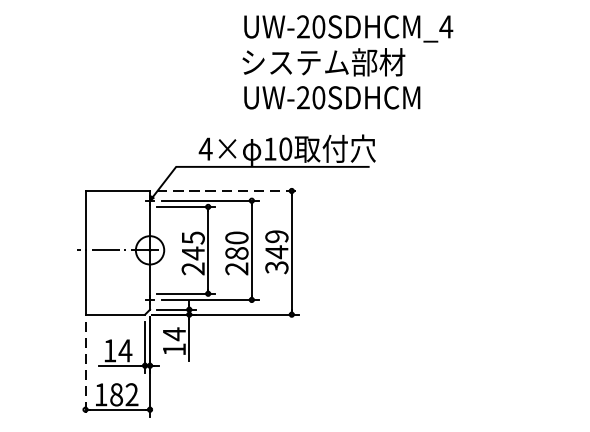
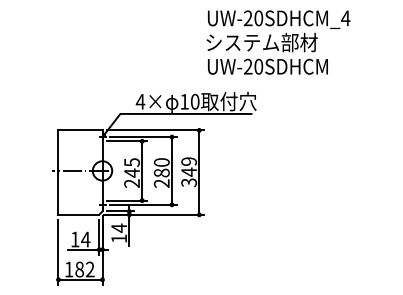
text: (347, 62) -> (278, 42), moved
line: (229, 191) -> (156, 130), dashed -> solid
line: (85, 369) -> (58, 252), dashed -> solid

